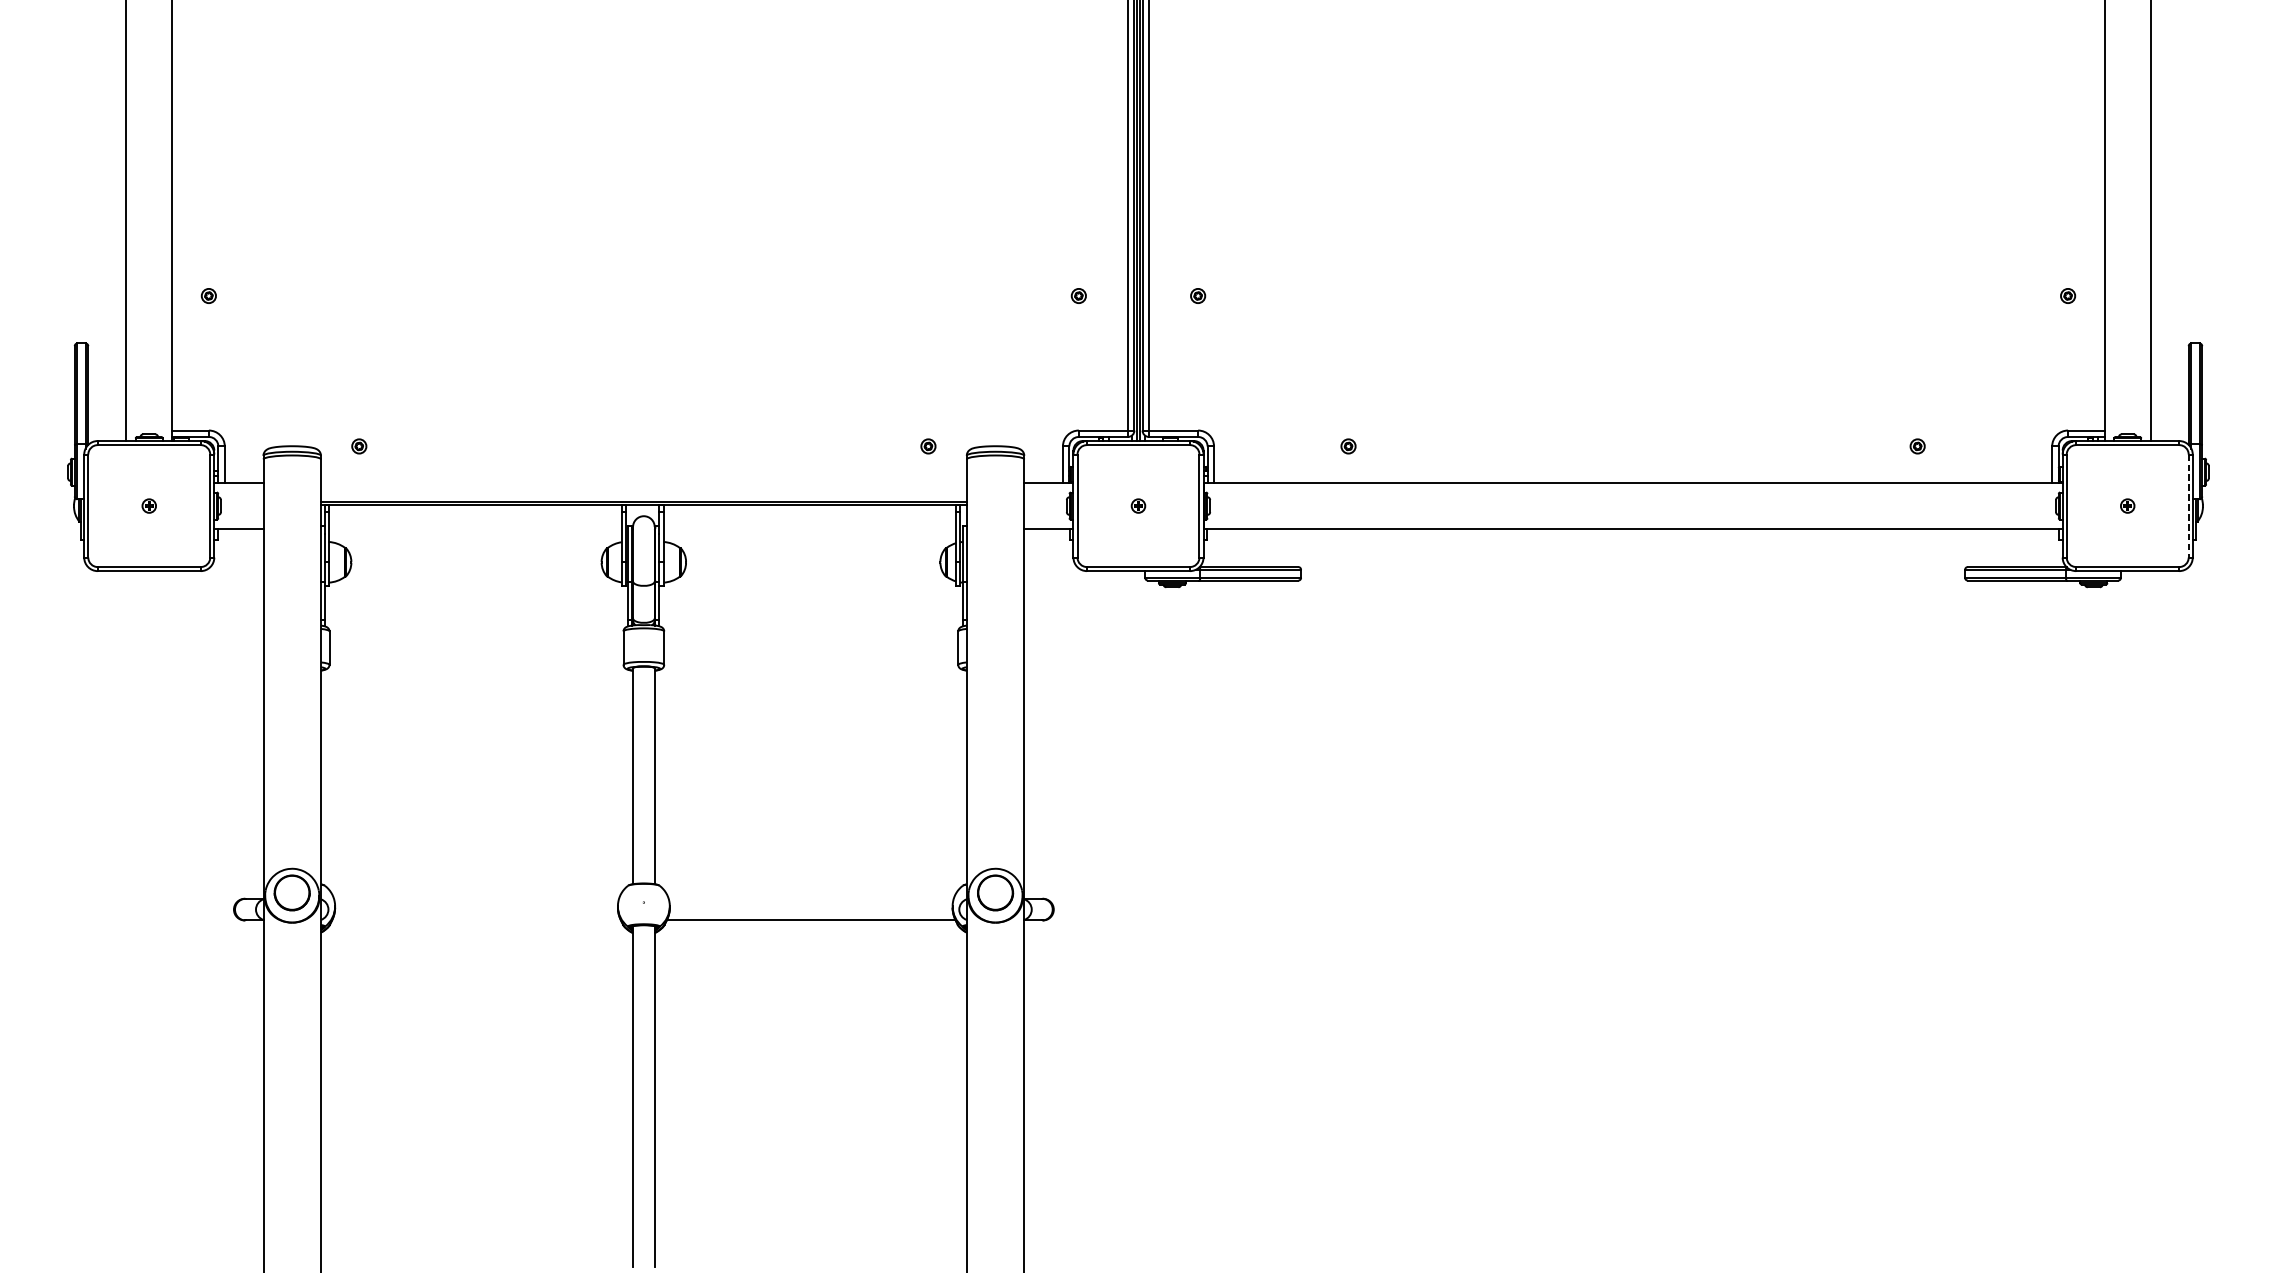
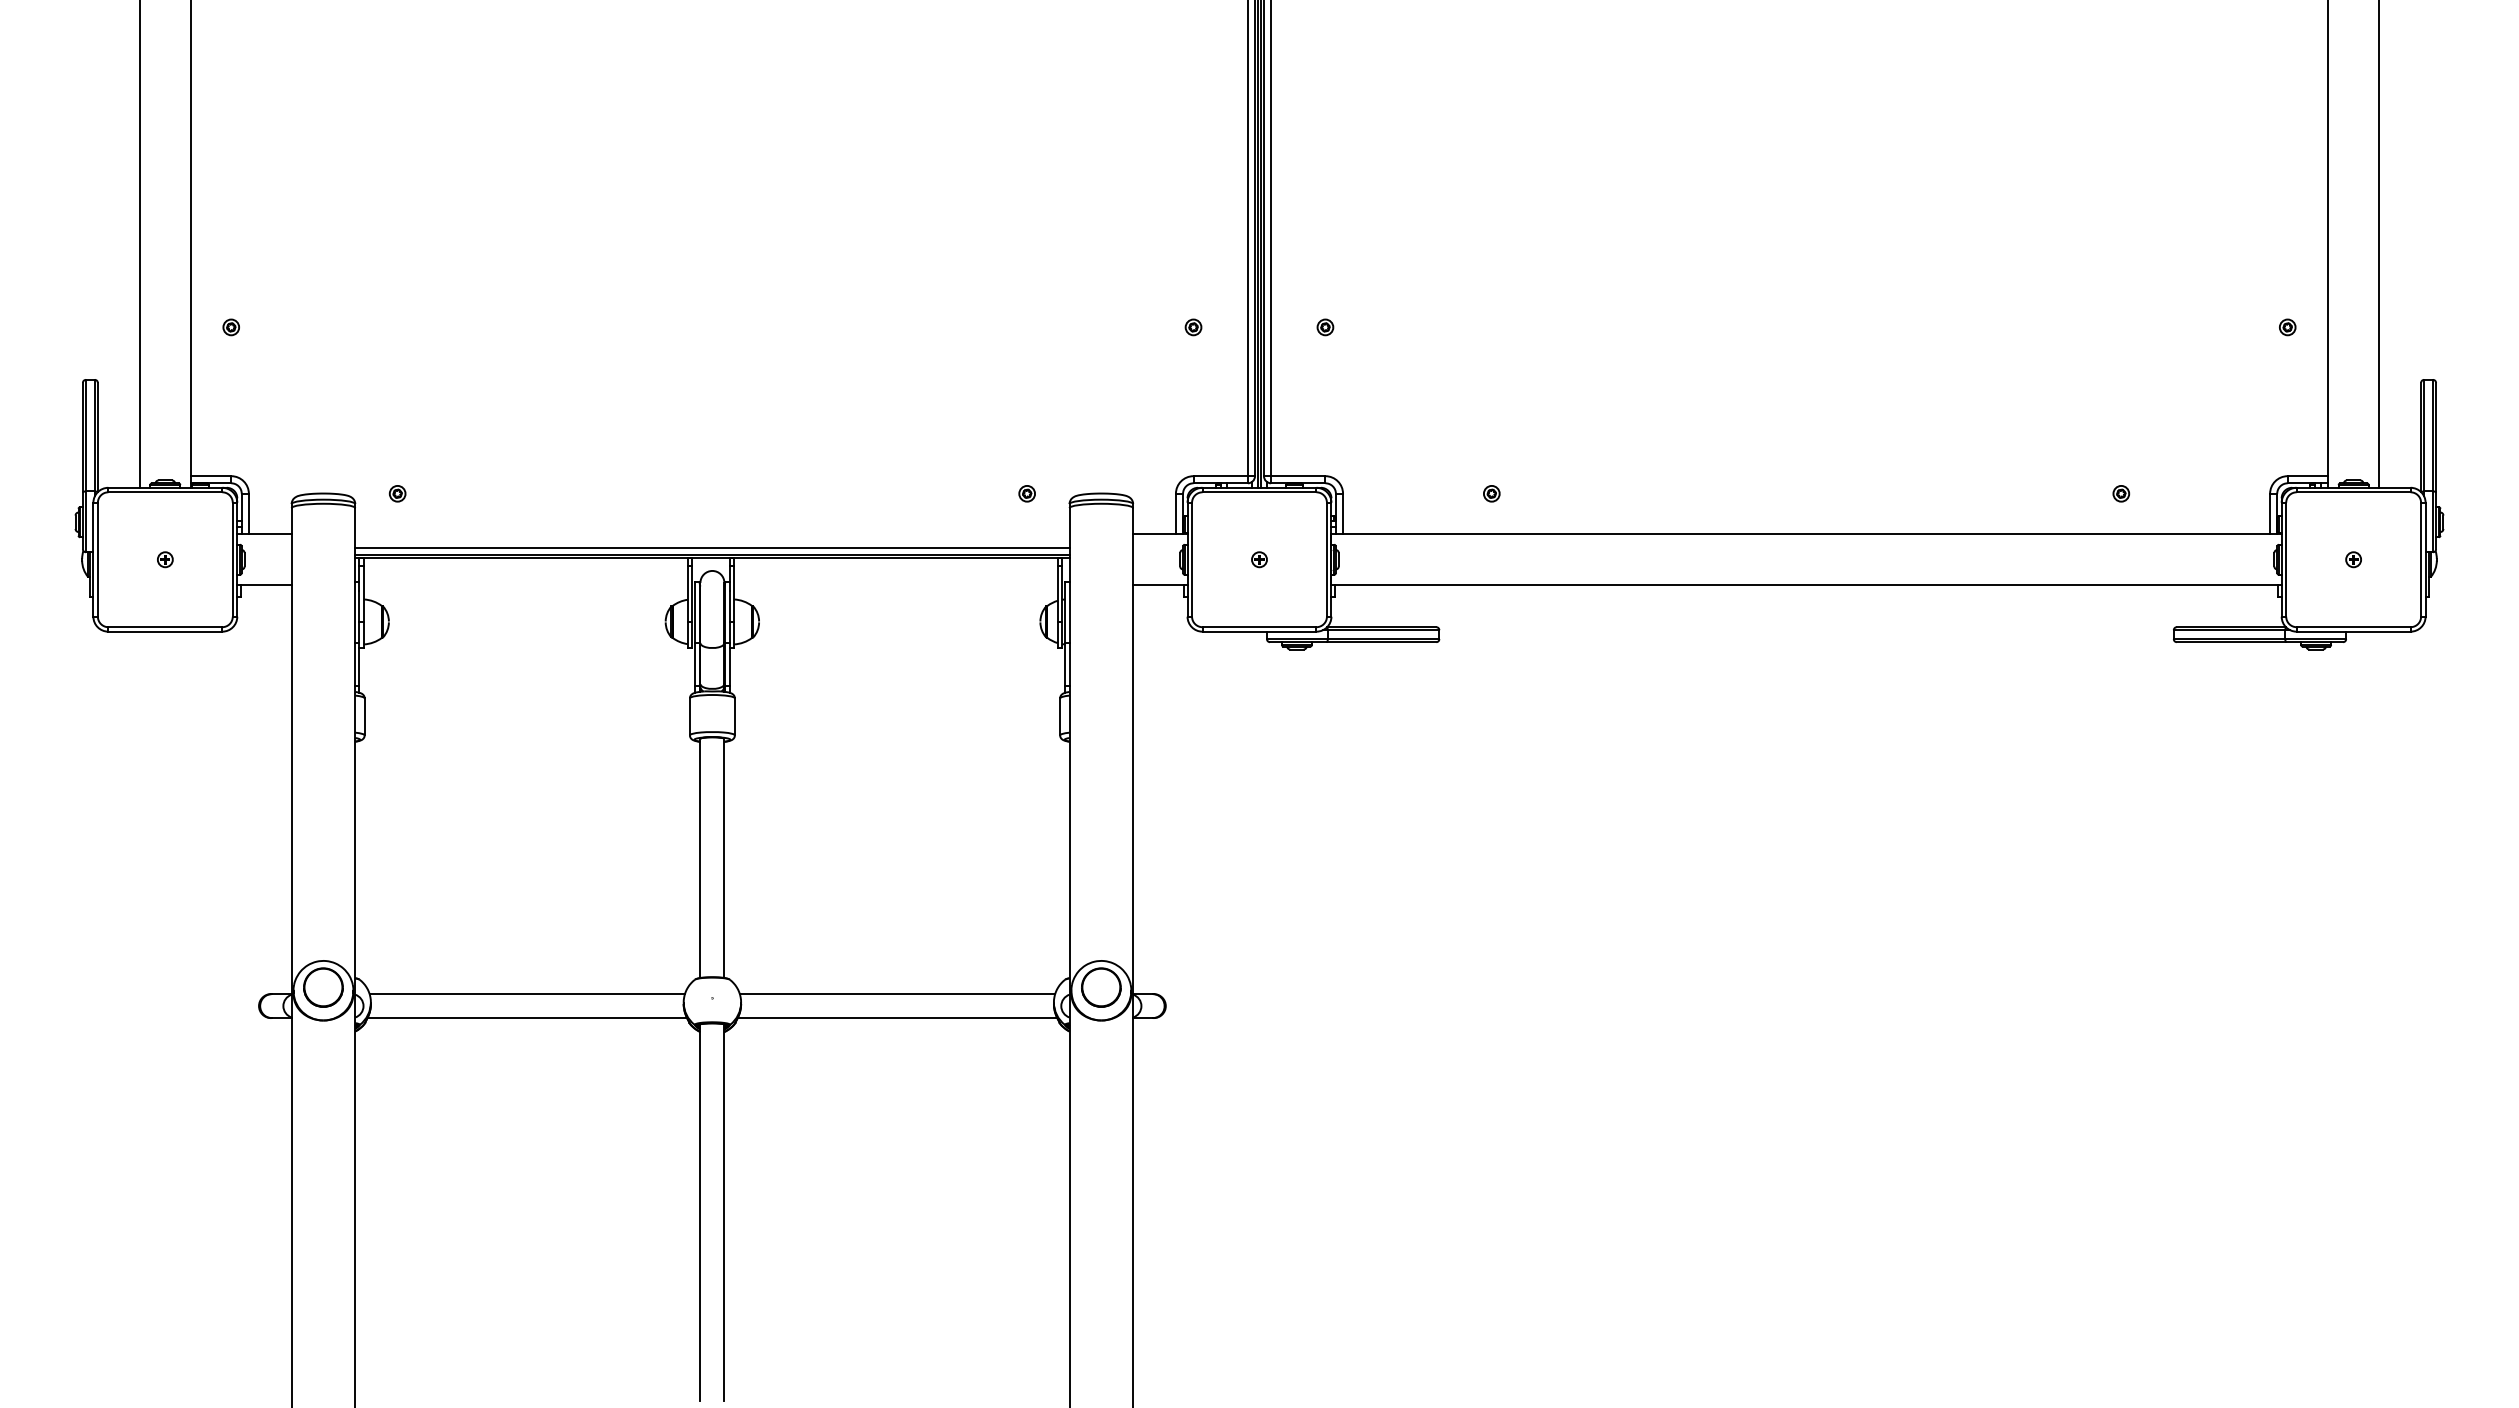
line: (643, 495) -> (712, 548), added
line: (2189, 505) -> (2421, 559), dashed -> solid
line: (475, 899) -> (526, 994), added
line: (811, 899) -> (897, 994), added
line: (476, 920) -> (527, 1018), added

